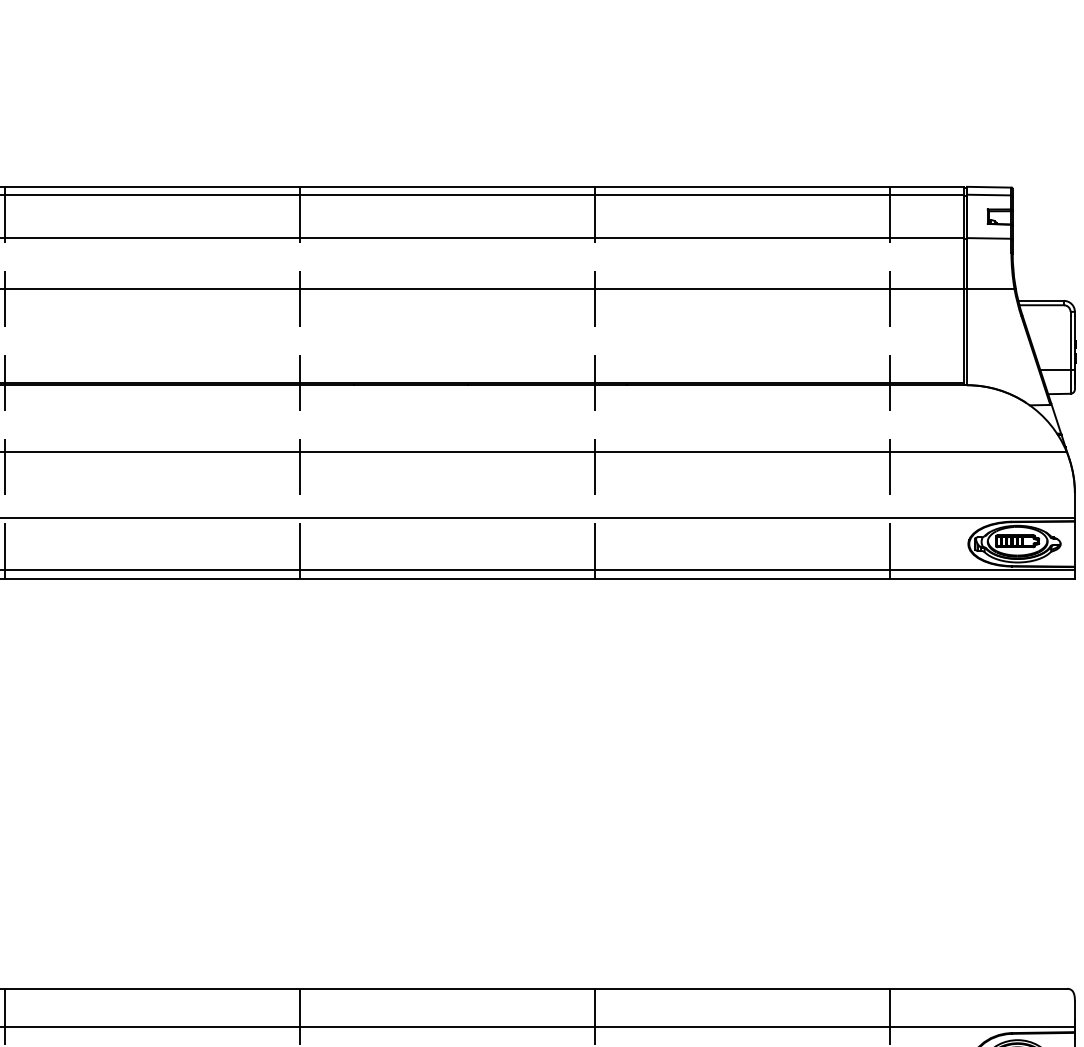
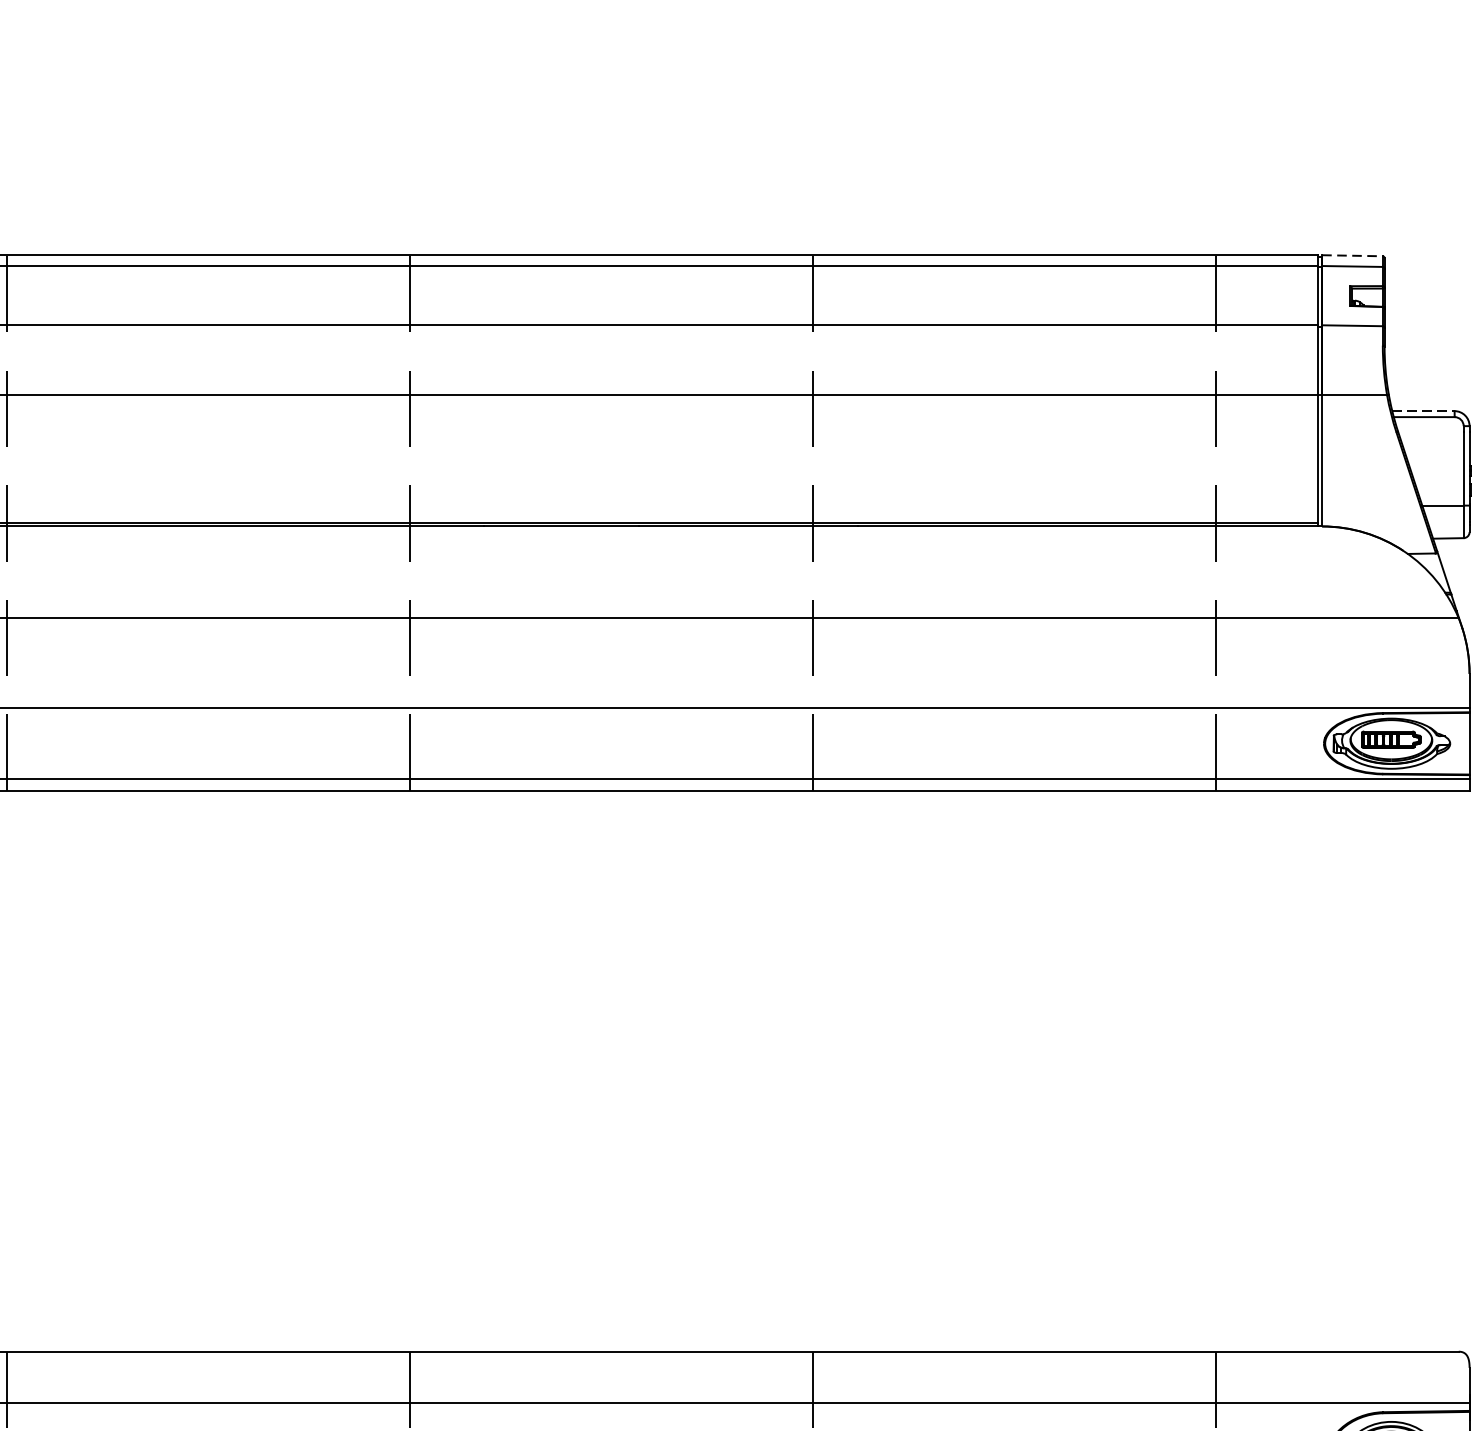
line: (989, 187) -> (1352, 256), solid -> dashed
line: (1041, 300) -> (1423, 410), solid -> dashed

